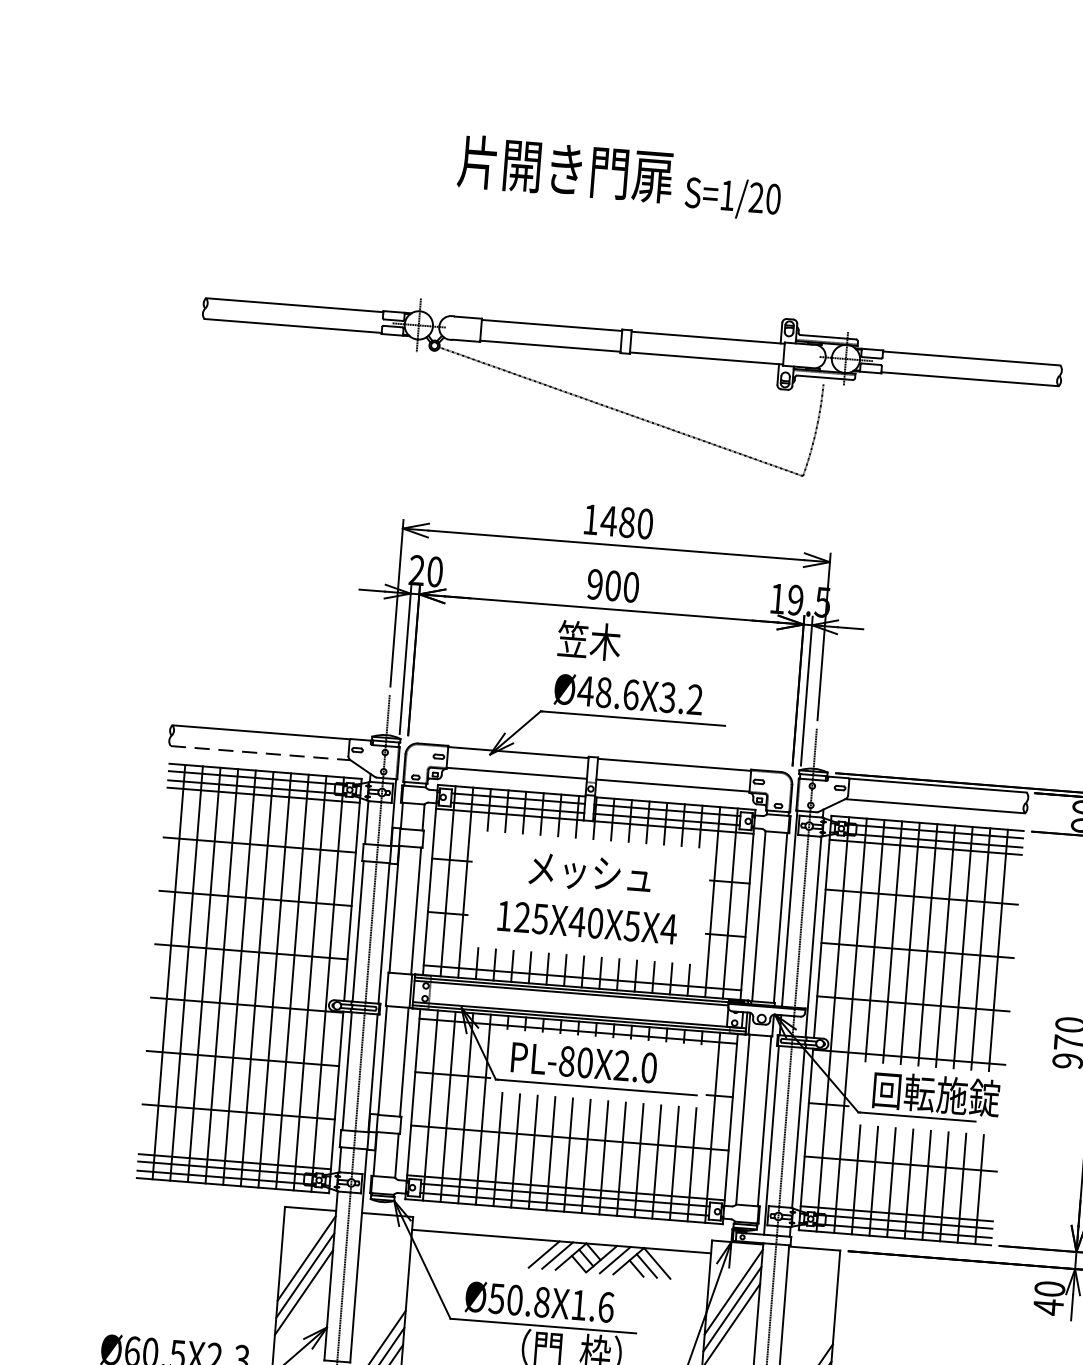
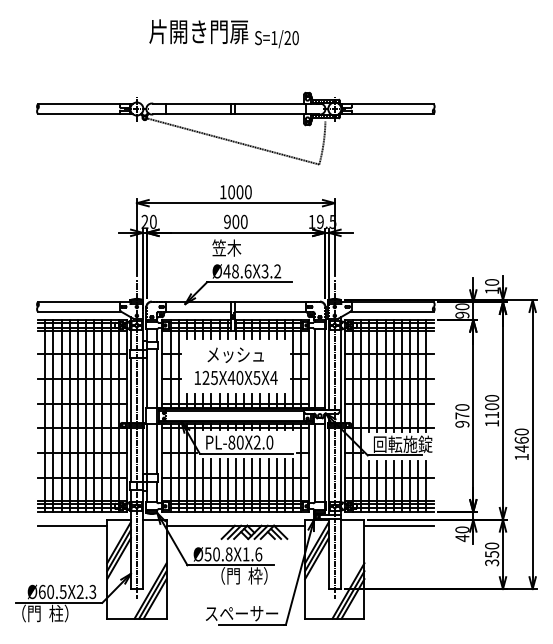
text: (617, 522) -> (235, 192), 1480 -> 1000
line: (260, 752) -> (79, 311), dashed -> solid
line: (209, 1213) -> (72, 525), added
line: (912, 1268) -> (398, 525), added

